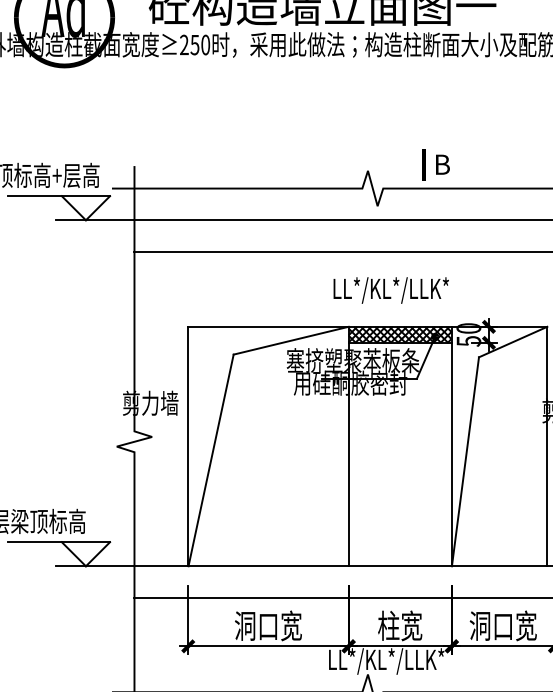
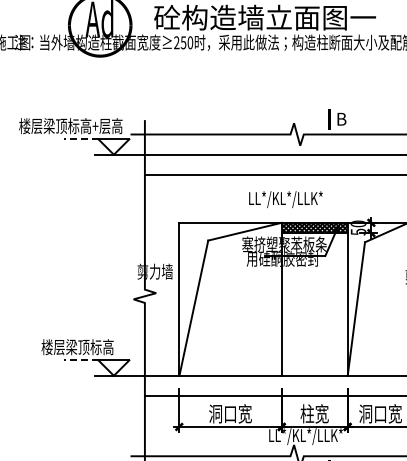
line: (33, 196) -> (80, 139), solid -> dashed
text: (390, 290) -> (285, 199), moved
line: (33, 542) -> (80, 360), solid -> dashed

